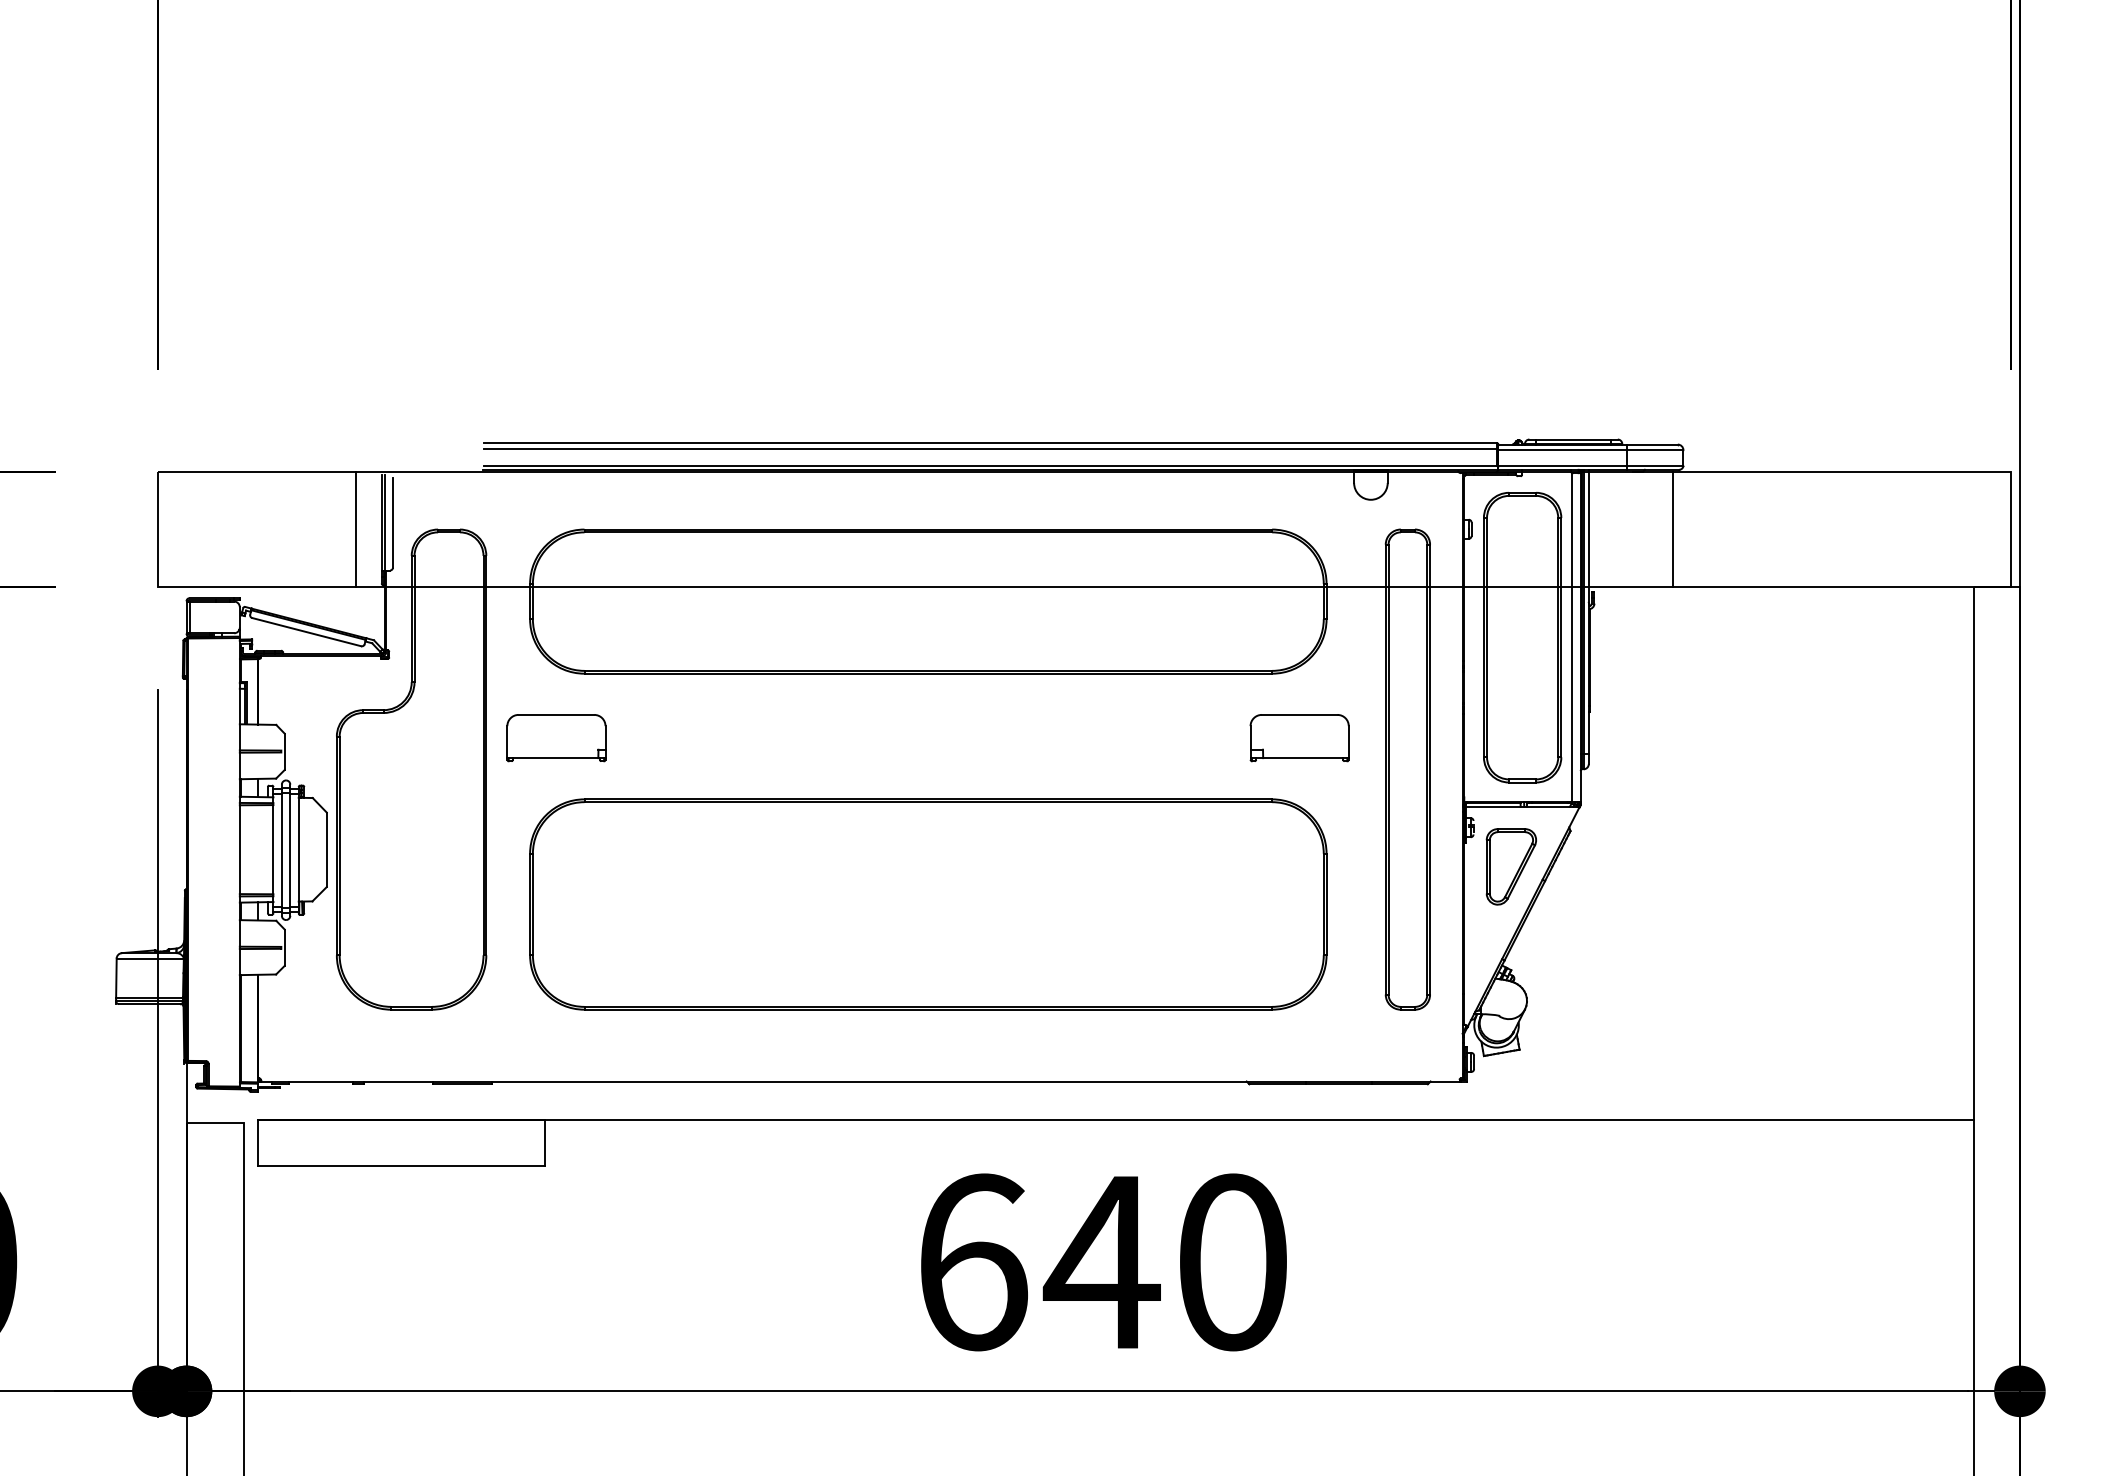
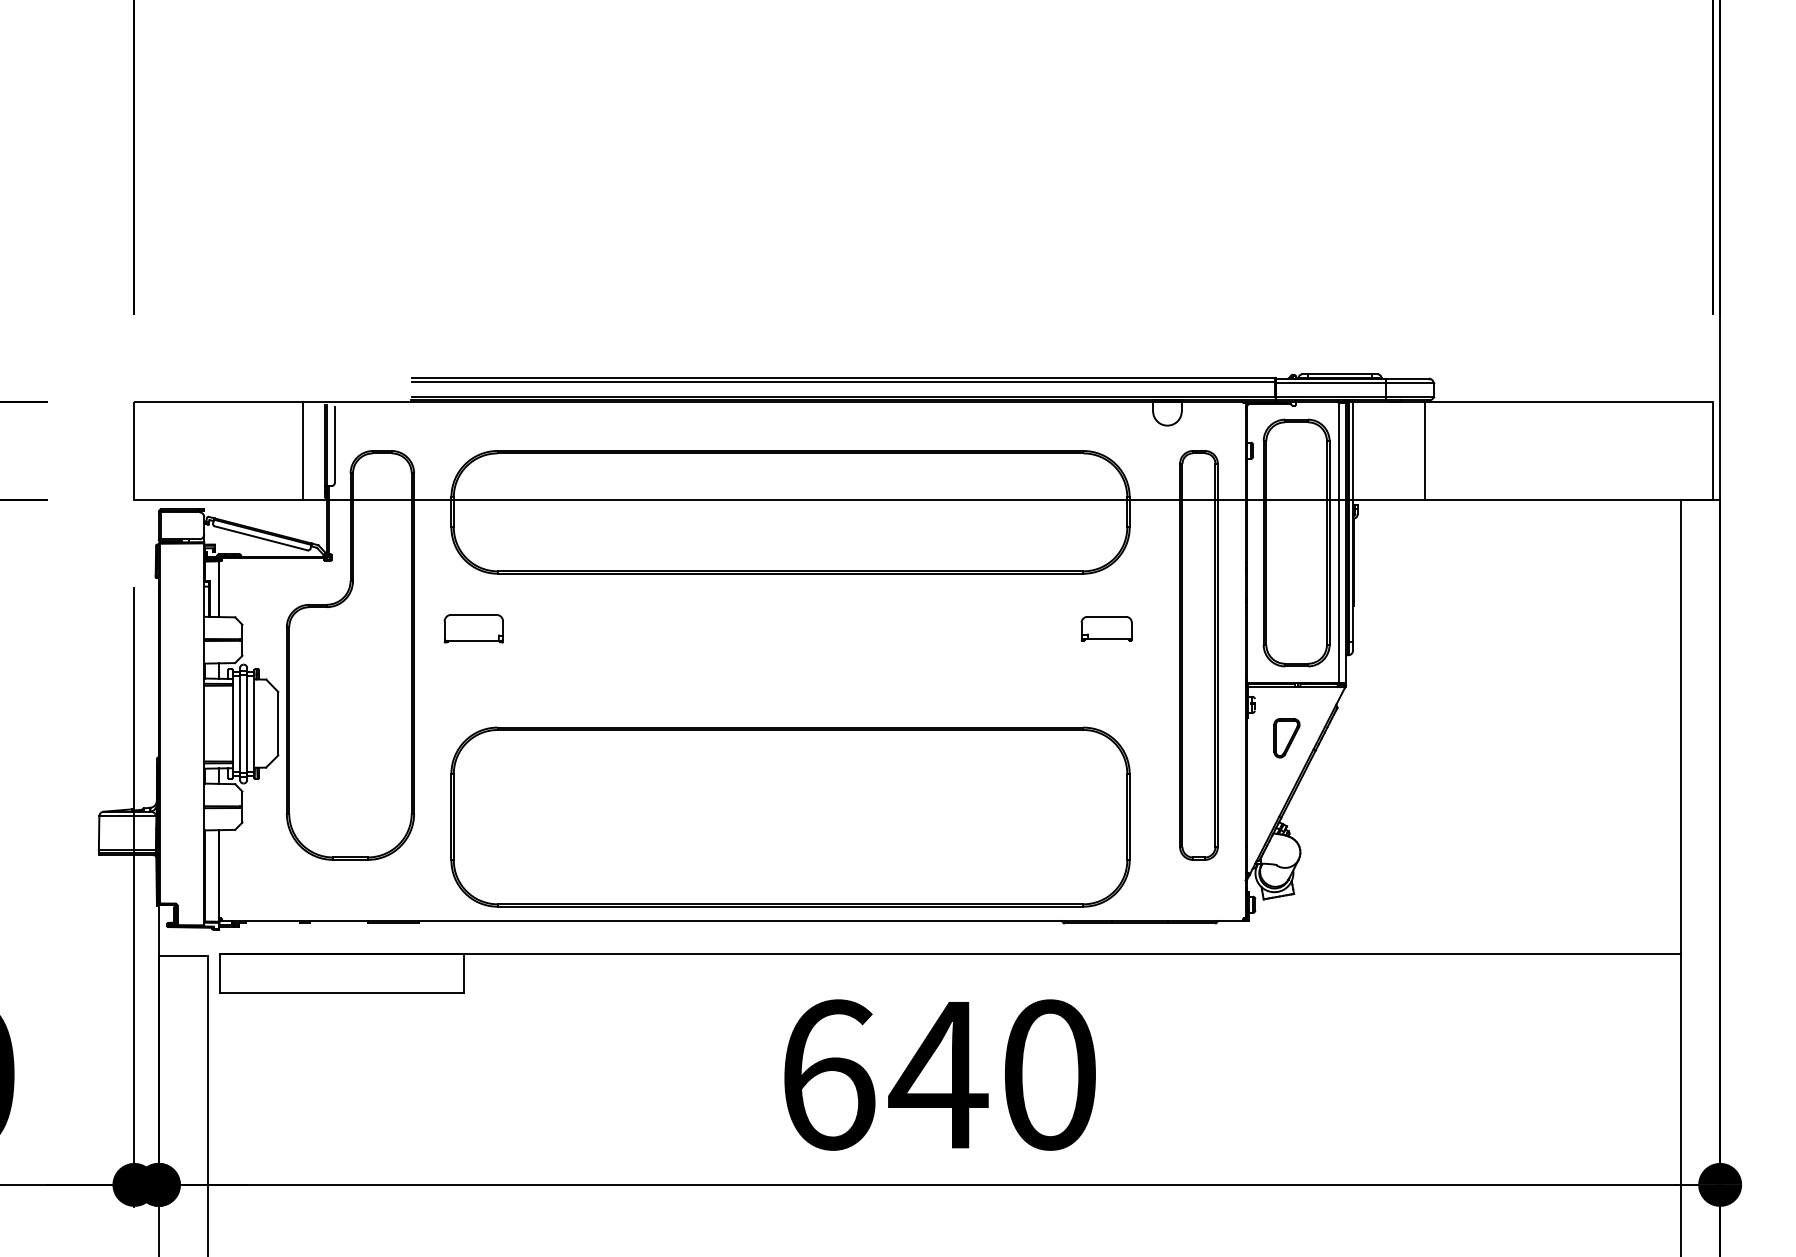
part: (556, 738) -> (473, 628), size x0.7
part: (1299, 738) -> (1106, 628), size x0.6
part: (1510, 866) -> (1286, 737), size x0.6
part: (928, 904) -> (790, 817), moved

